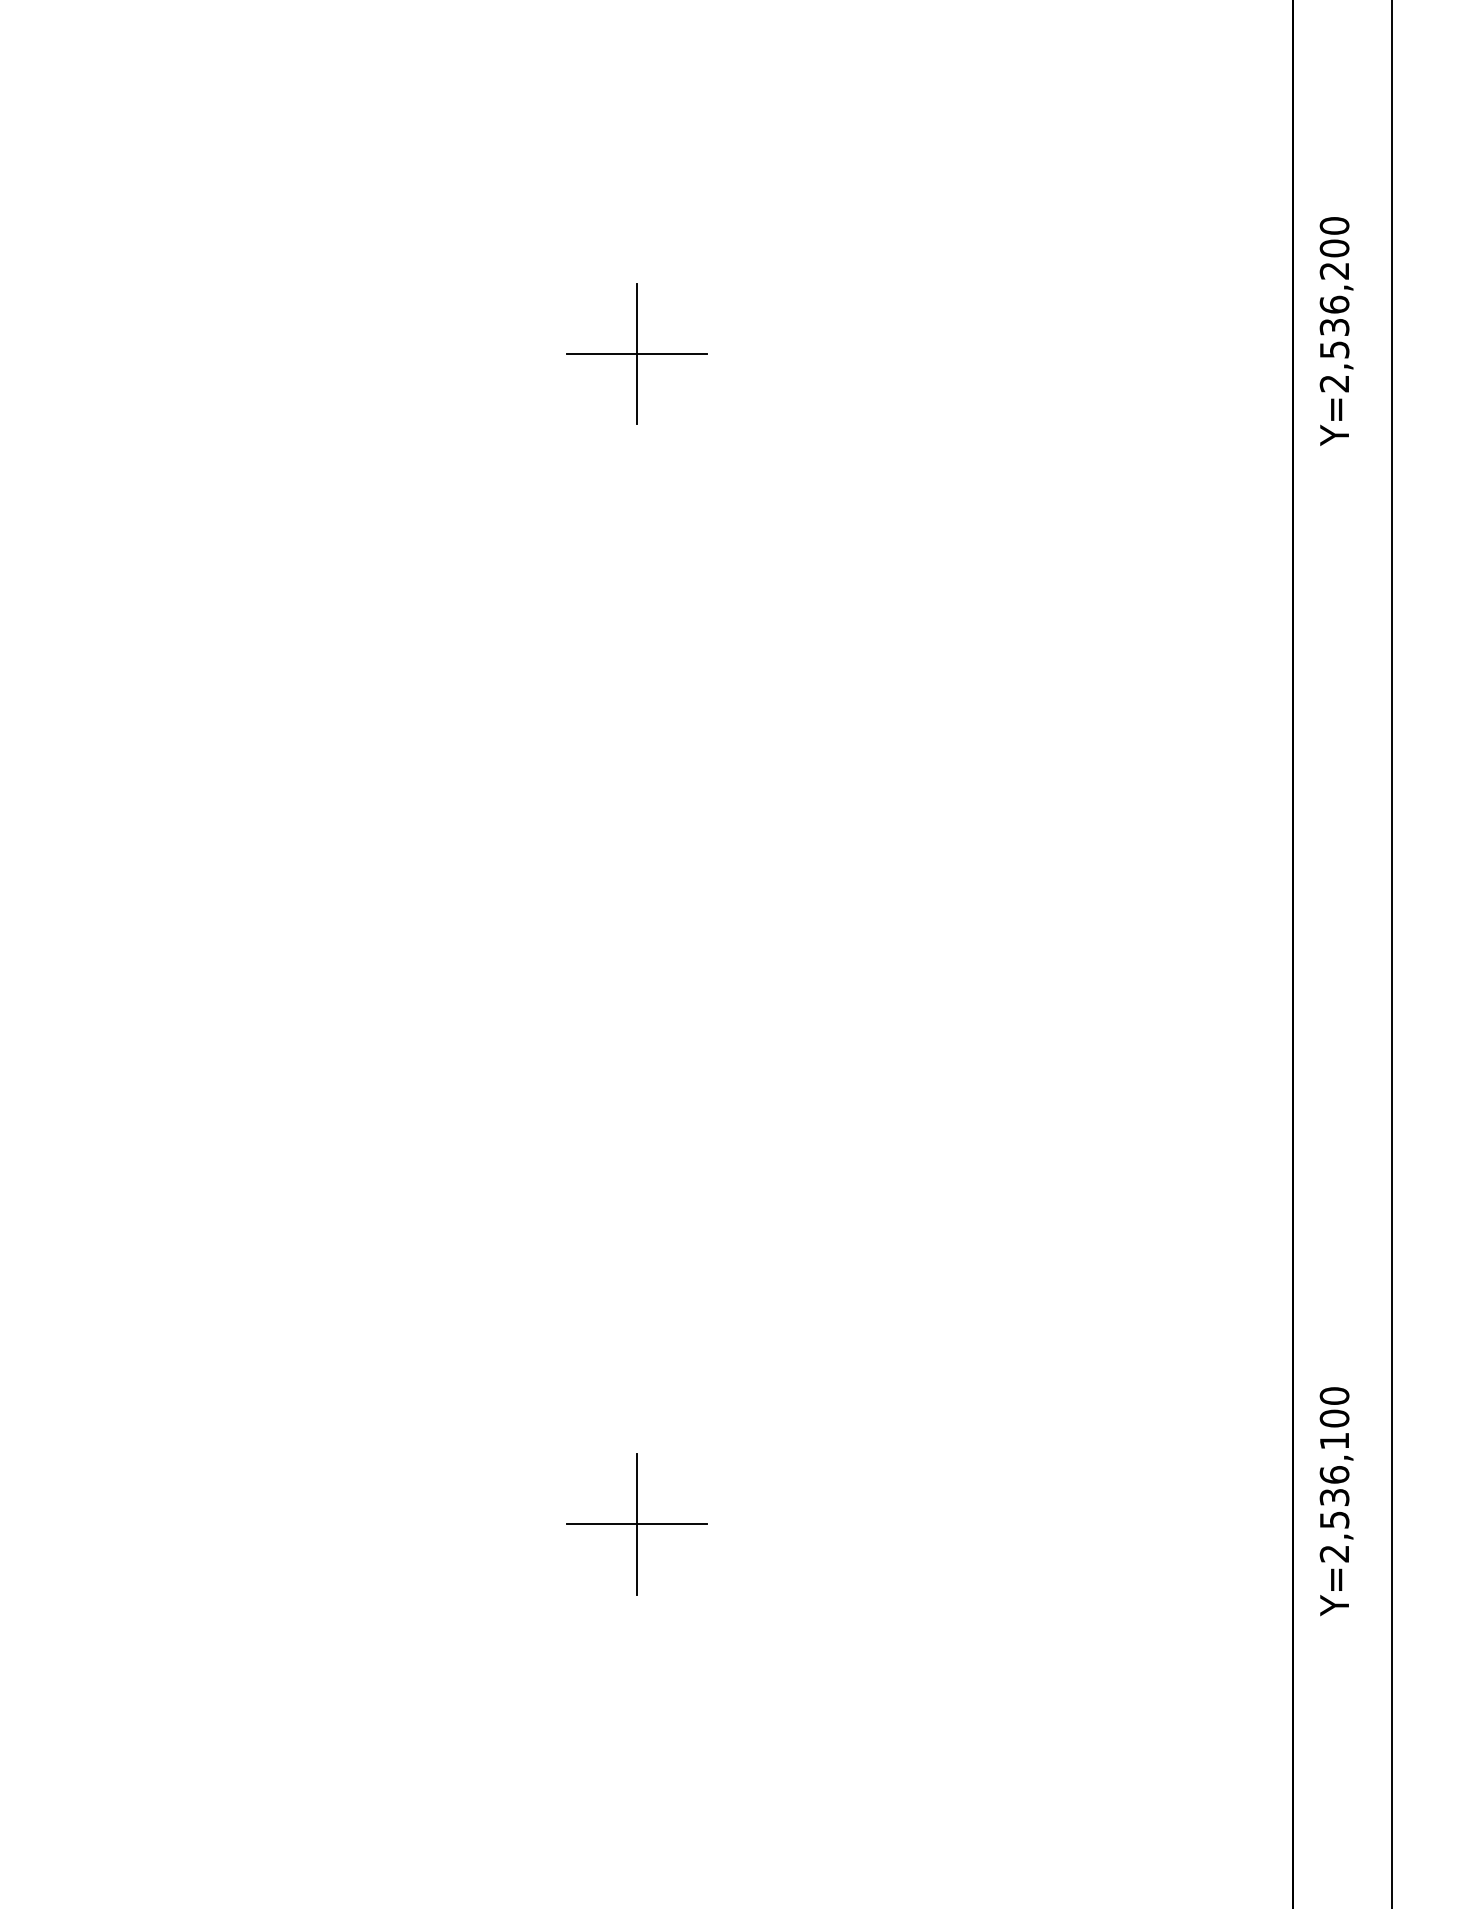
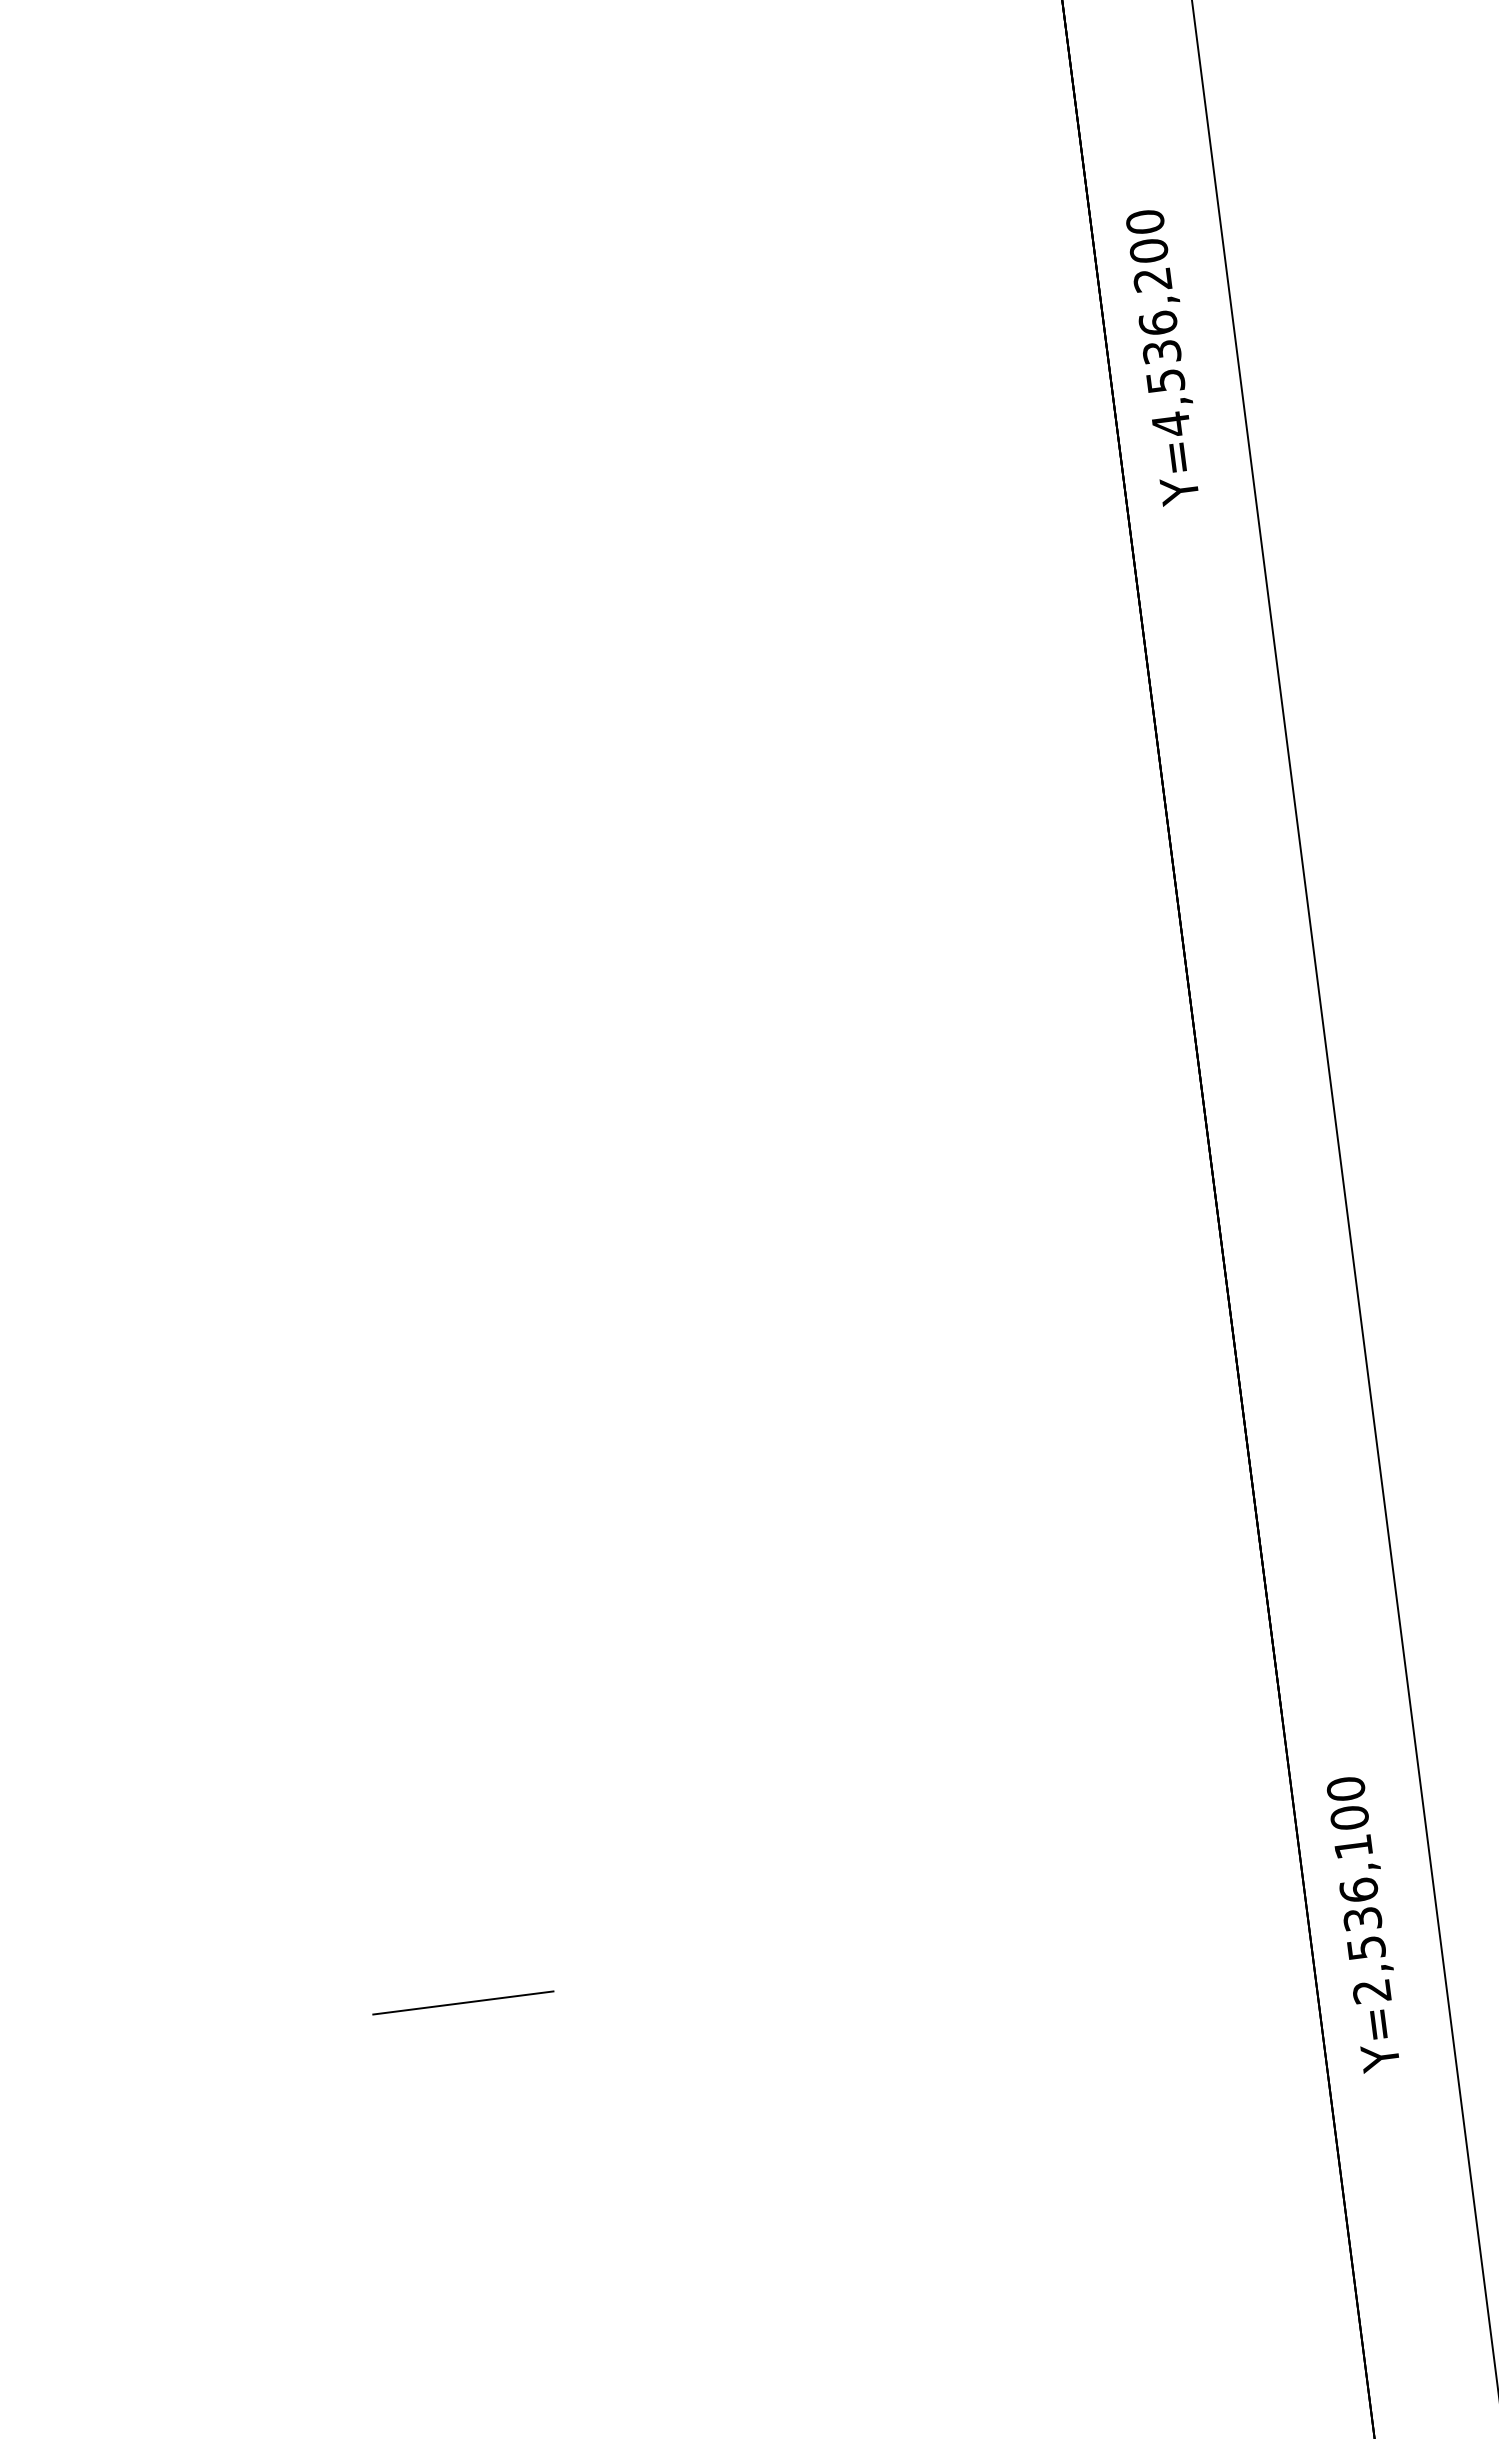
part: (636, 353) -> (270, 500), removed
text: (1333, 383) -> (1169, 424), Y=2,536,200 -> Y=4,536,200
text: (1336, 1501) -> (1365, 1923), moved
line: (636, 1524) -> (462, 2003), removed

